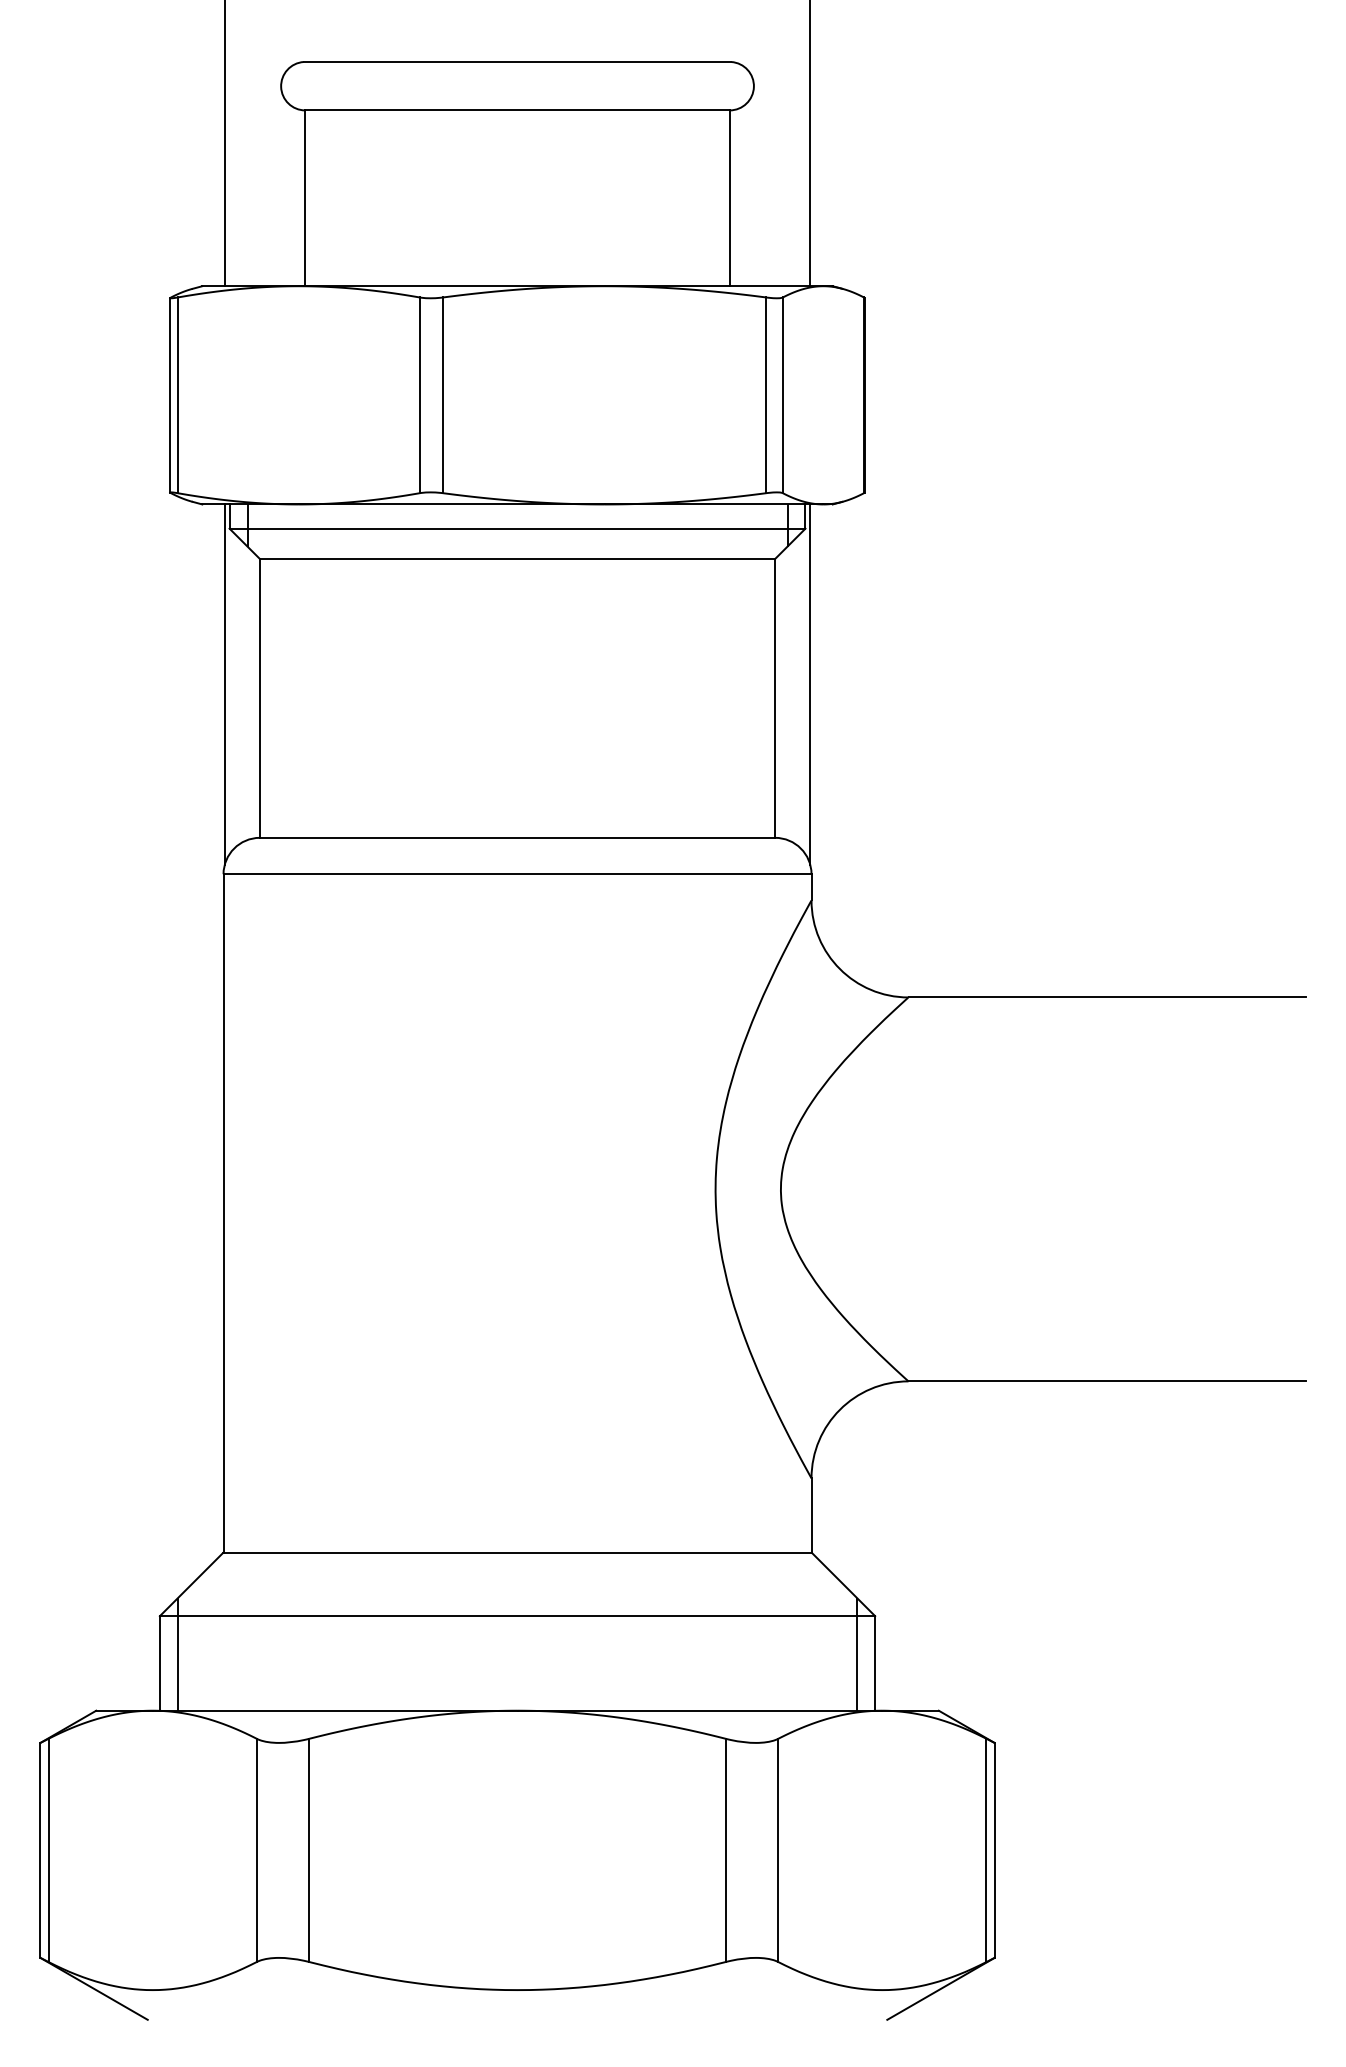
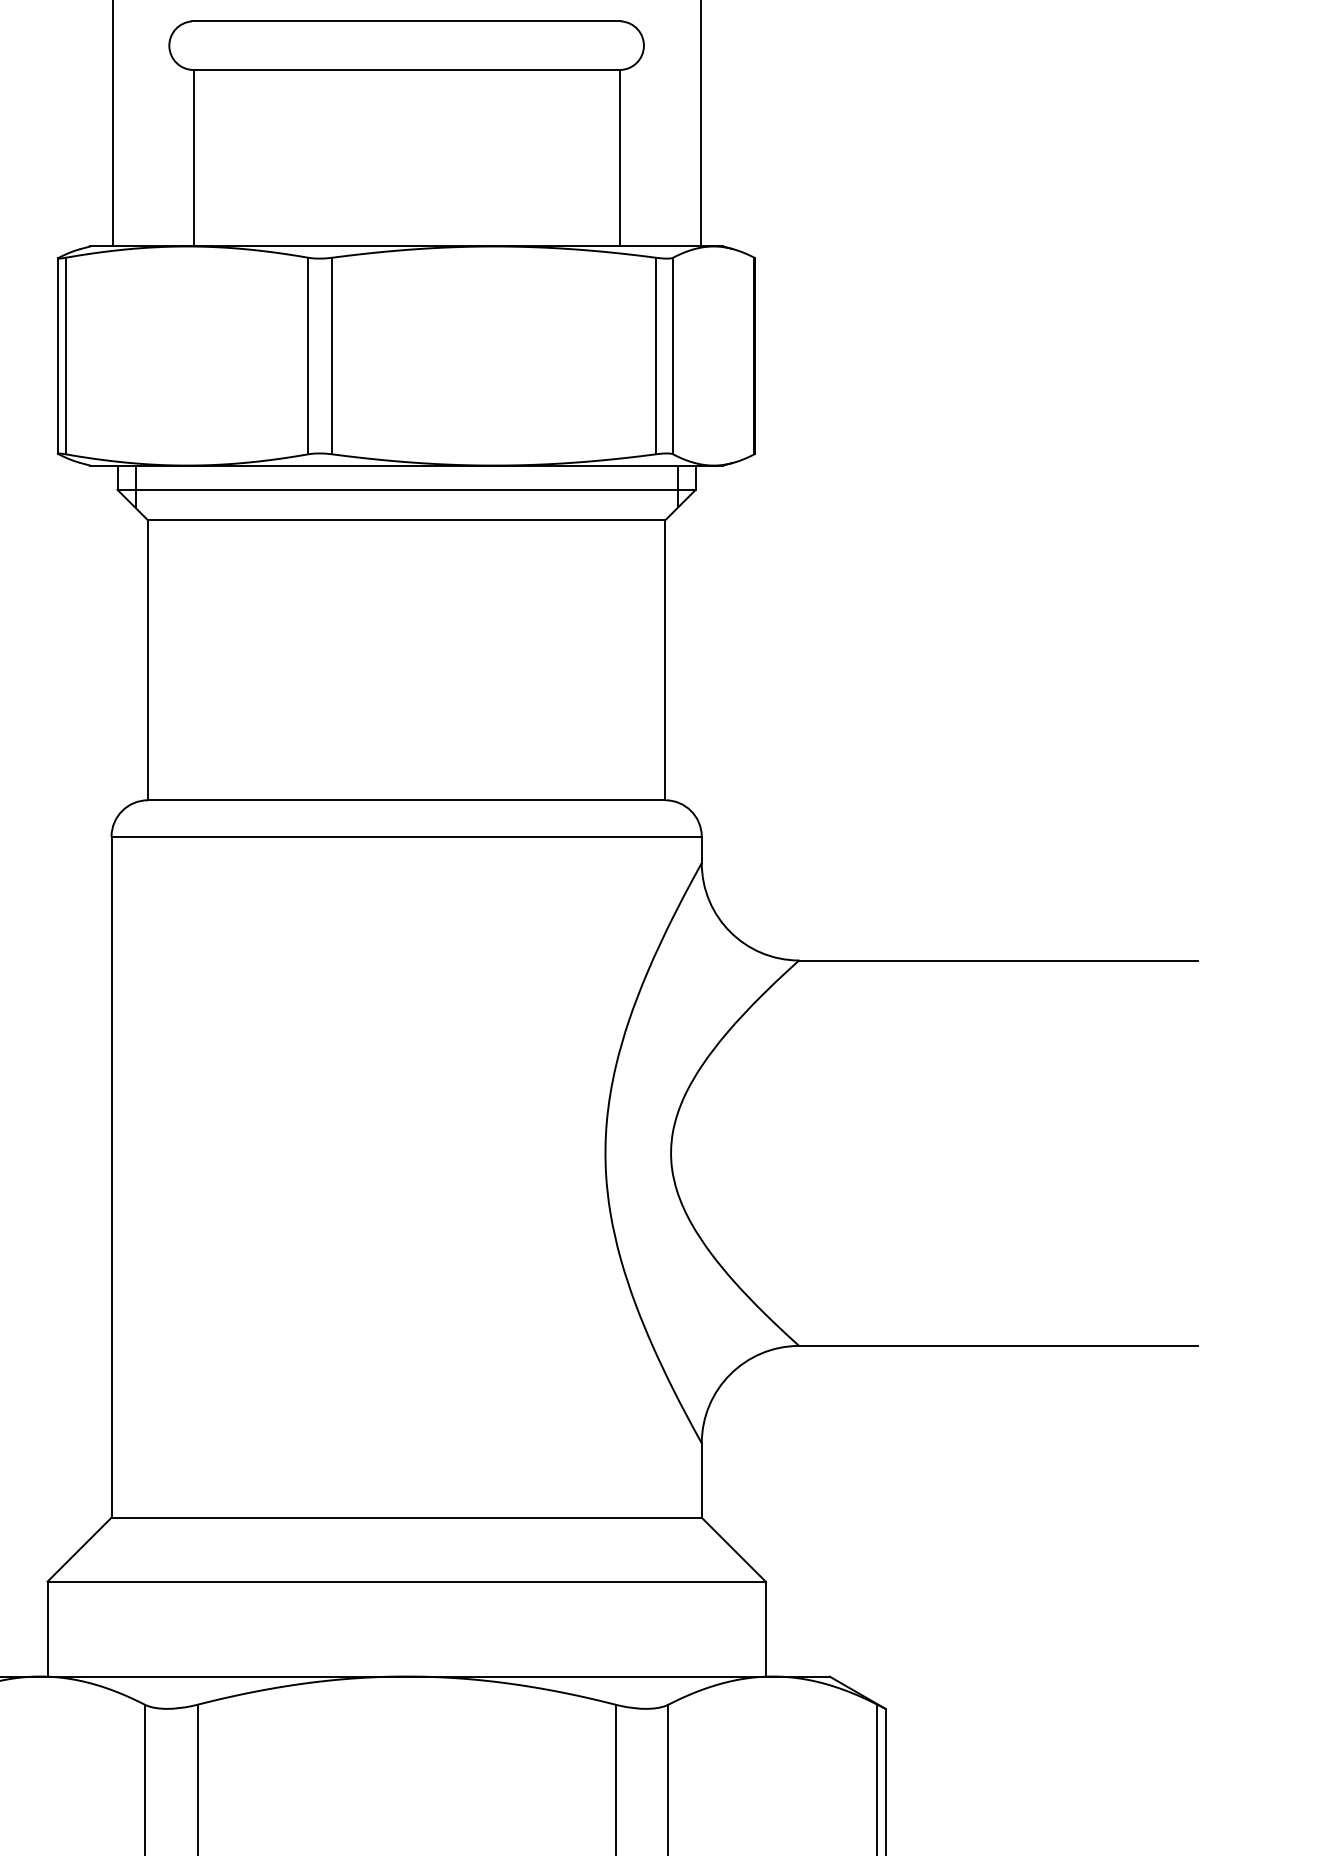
line: (224, 684) -> (112, 646), removed
line: (810, 684) -> (700, 646), removed
line: (177, 1654) -> (65, 1620), removed
line: (857, 1654) -> (747, 1620), removed

